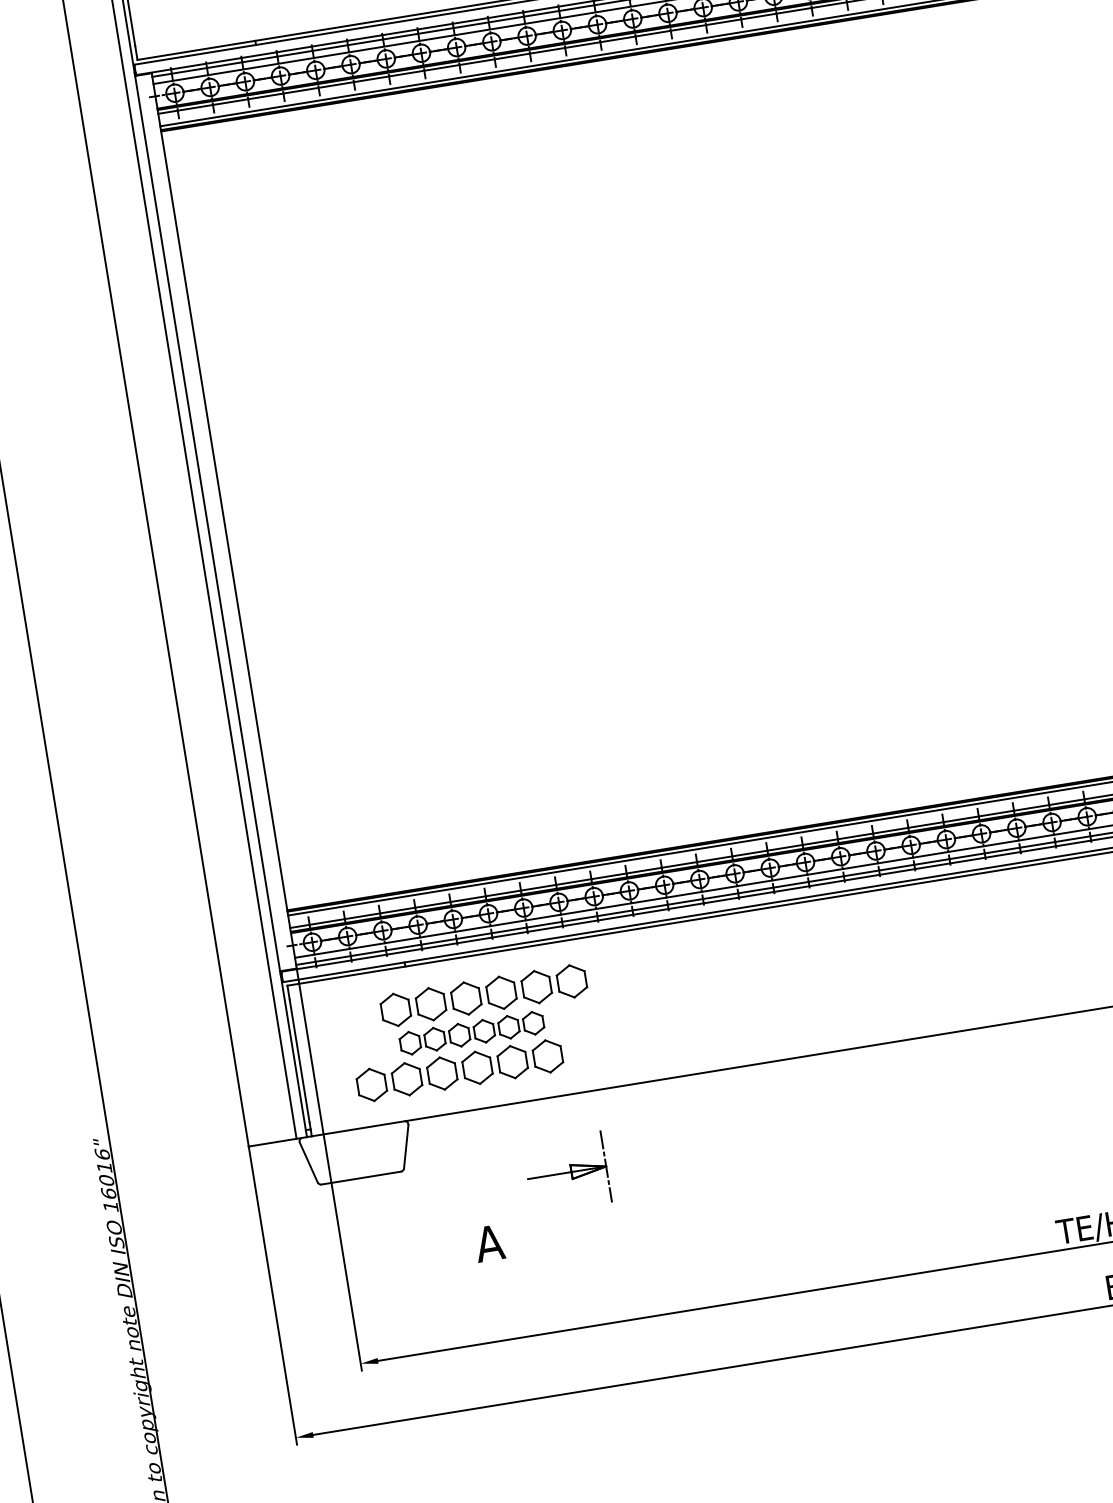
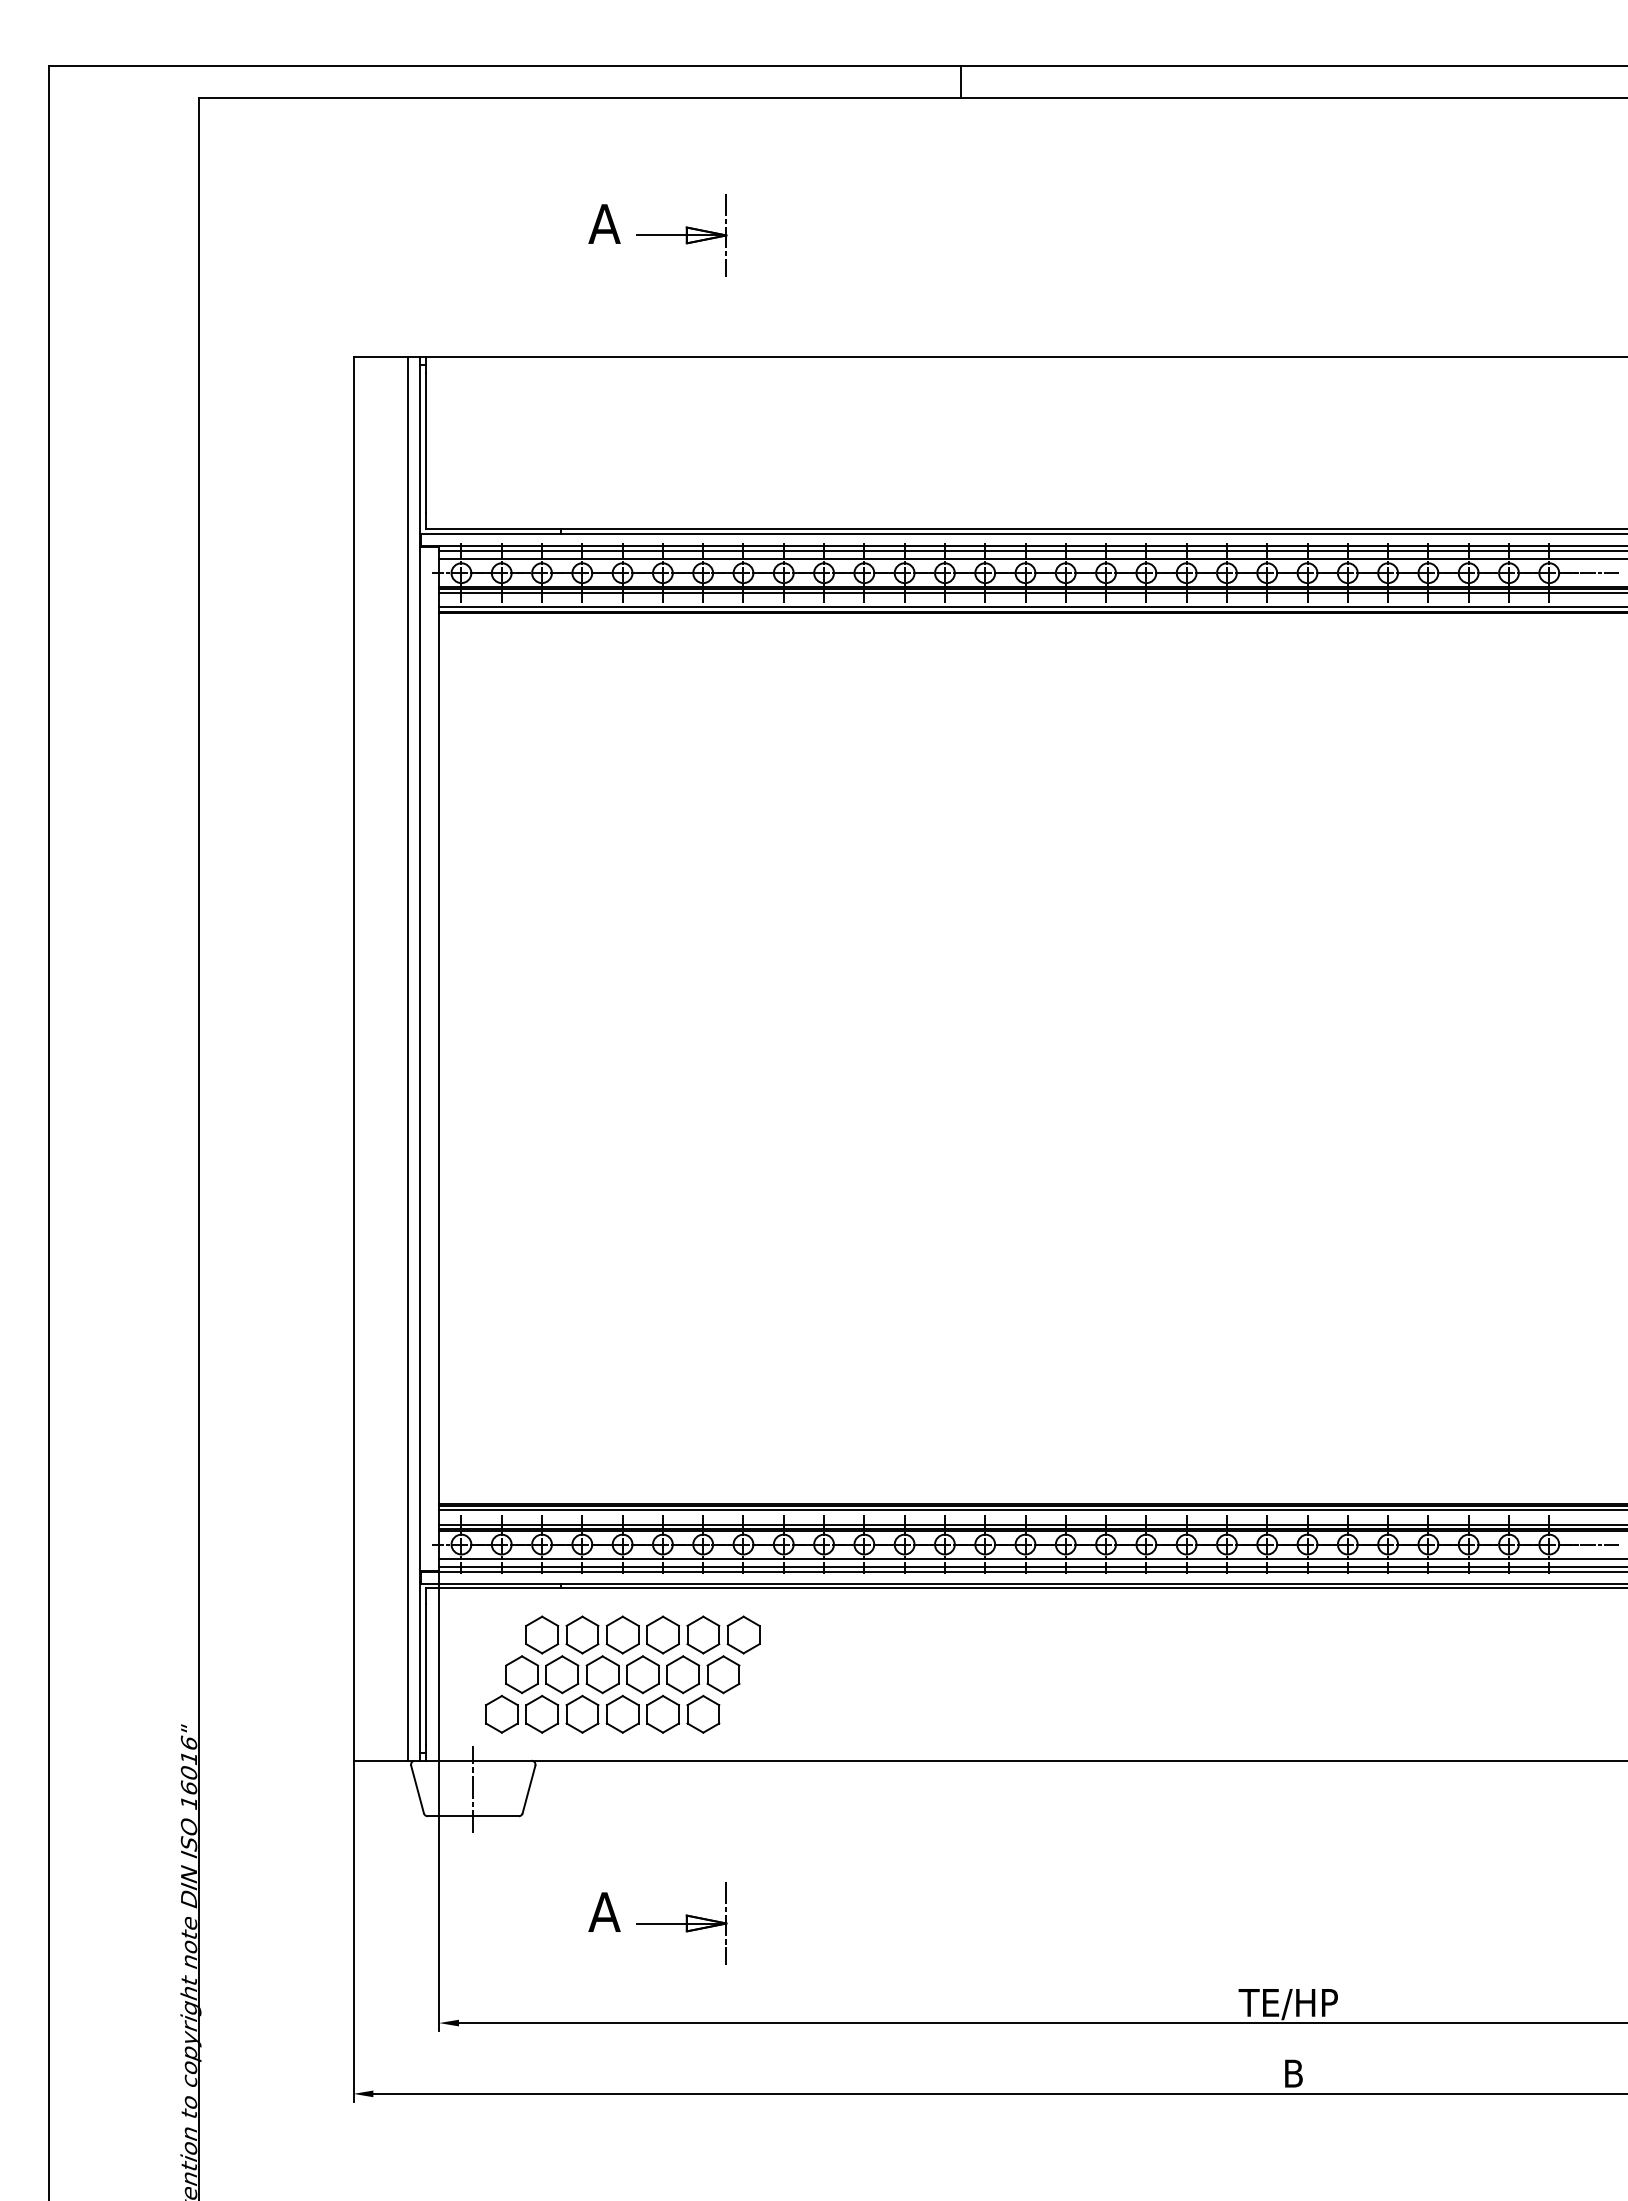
part: (471, 1033) -> (622, 1674), size x1.43
line: (357, 1154) -> (473, 1789), added
part: (566, 1172) -> (681, 1923), moved

